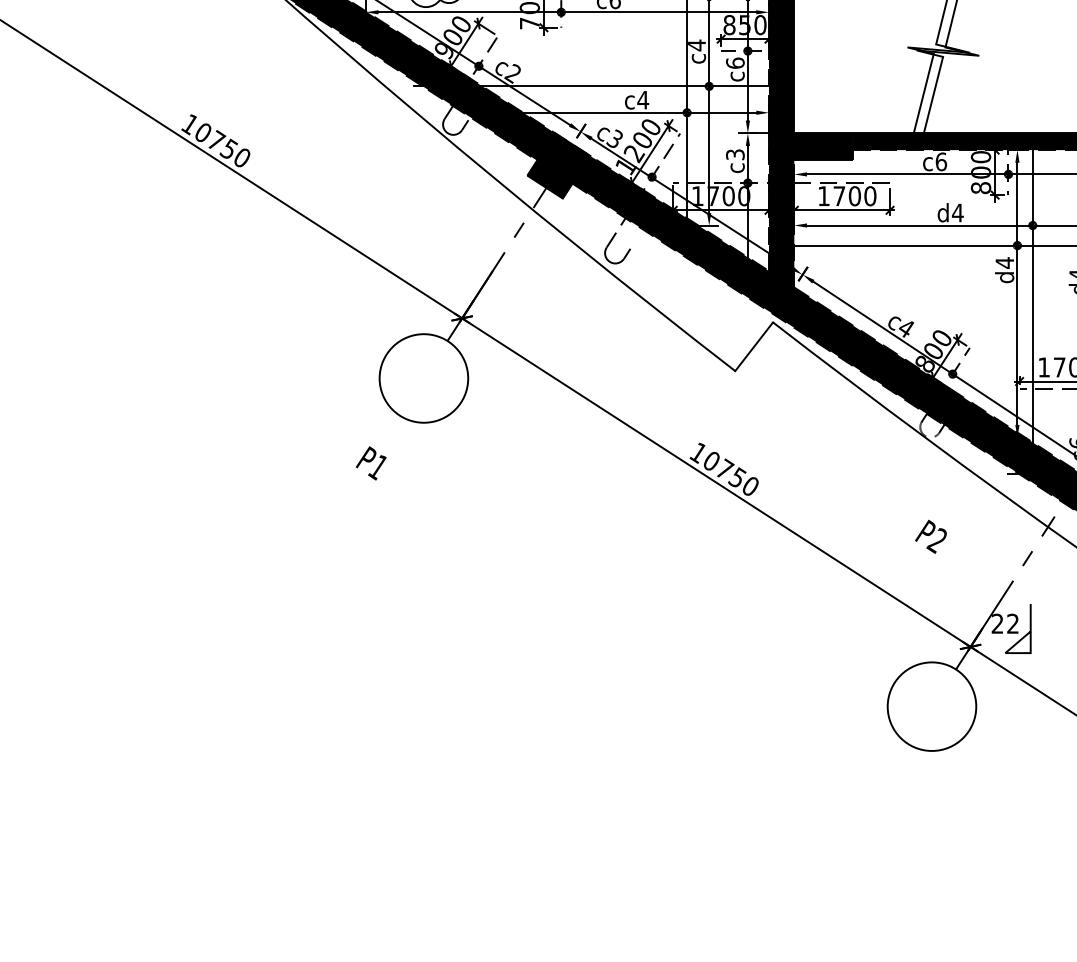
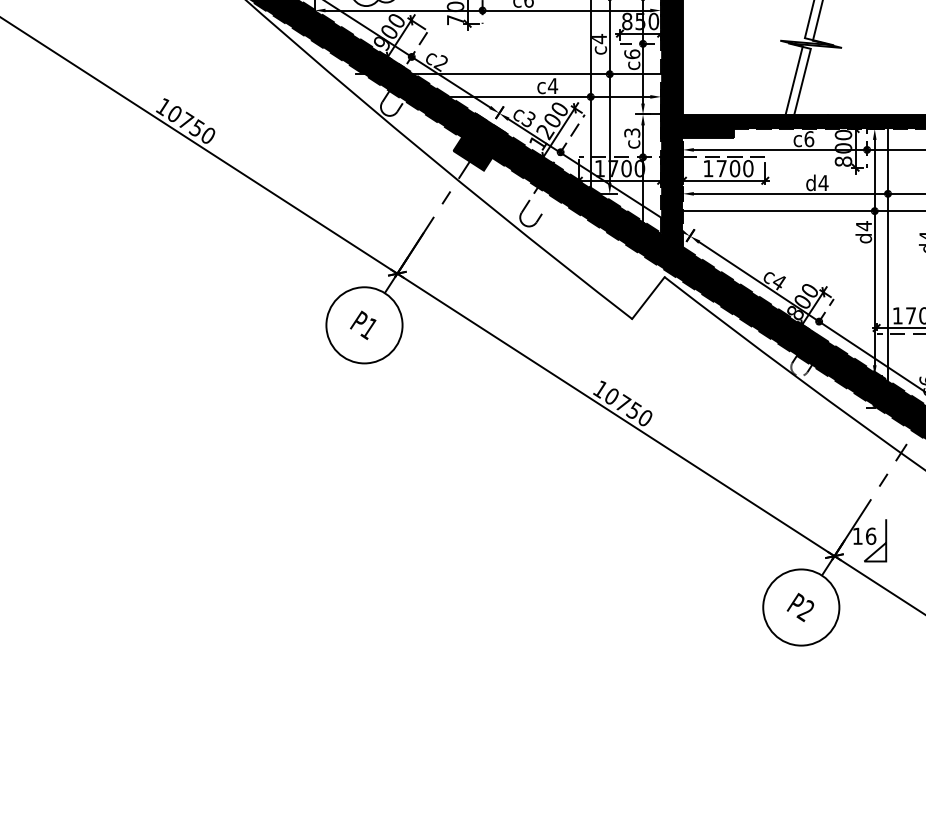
text: (371, 462) -> (363, 324), moved
text: (929, 536) -> (799, 607), moved
text: (1005, 624) -> (864, 536), 22 -> 16

